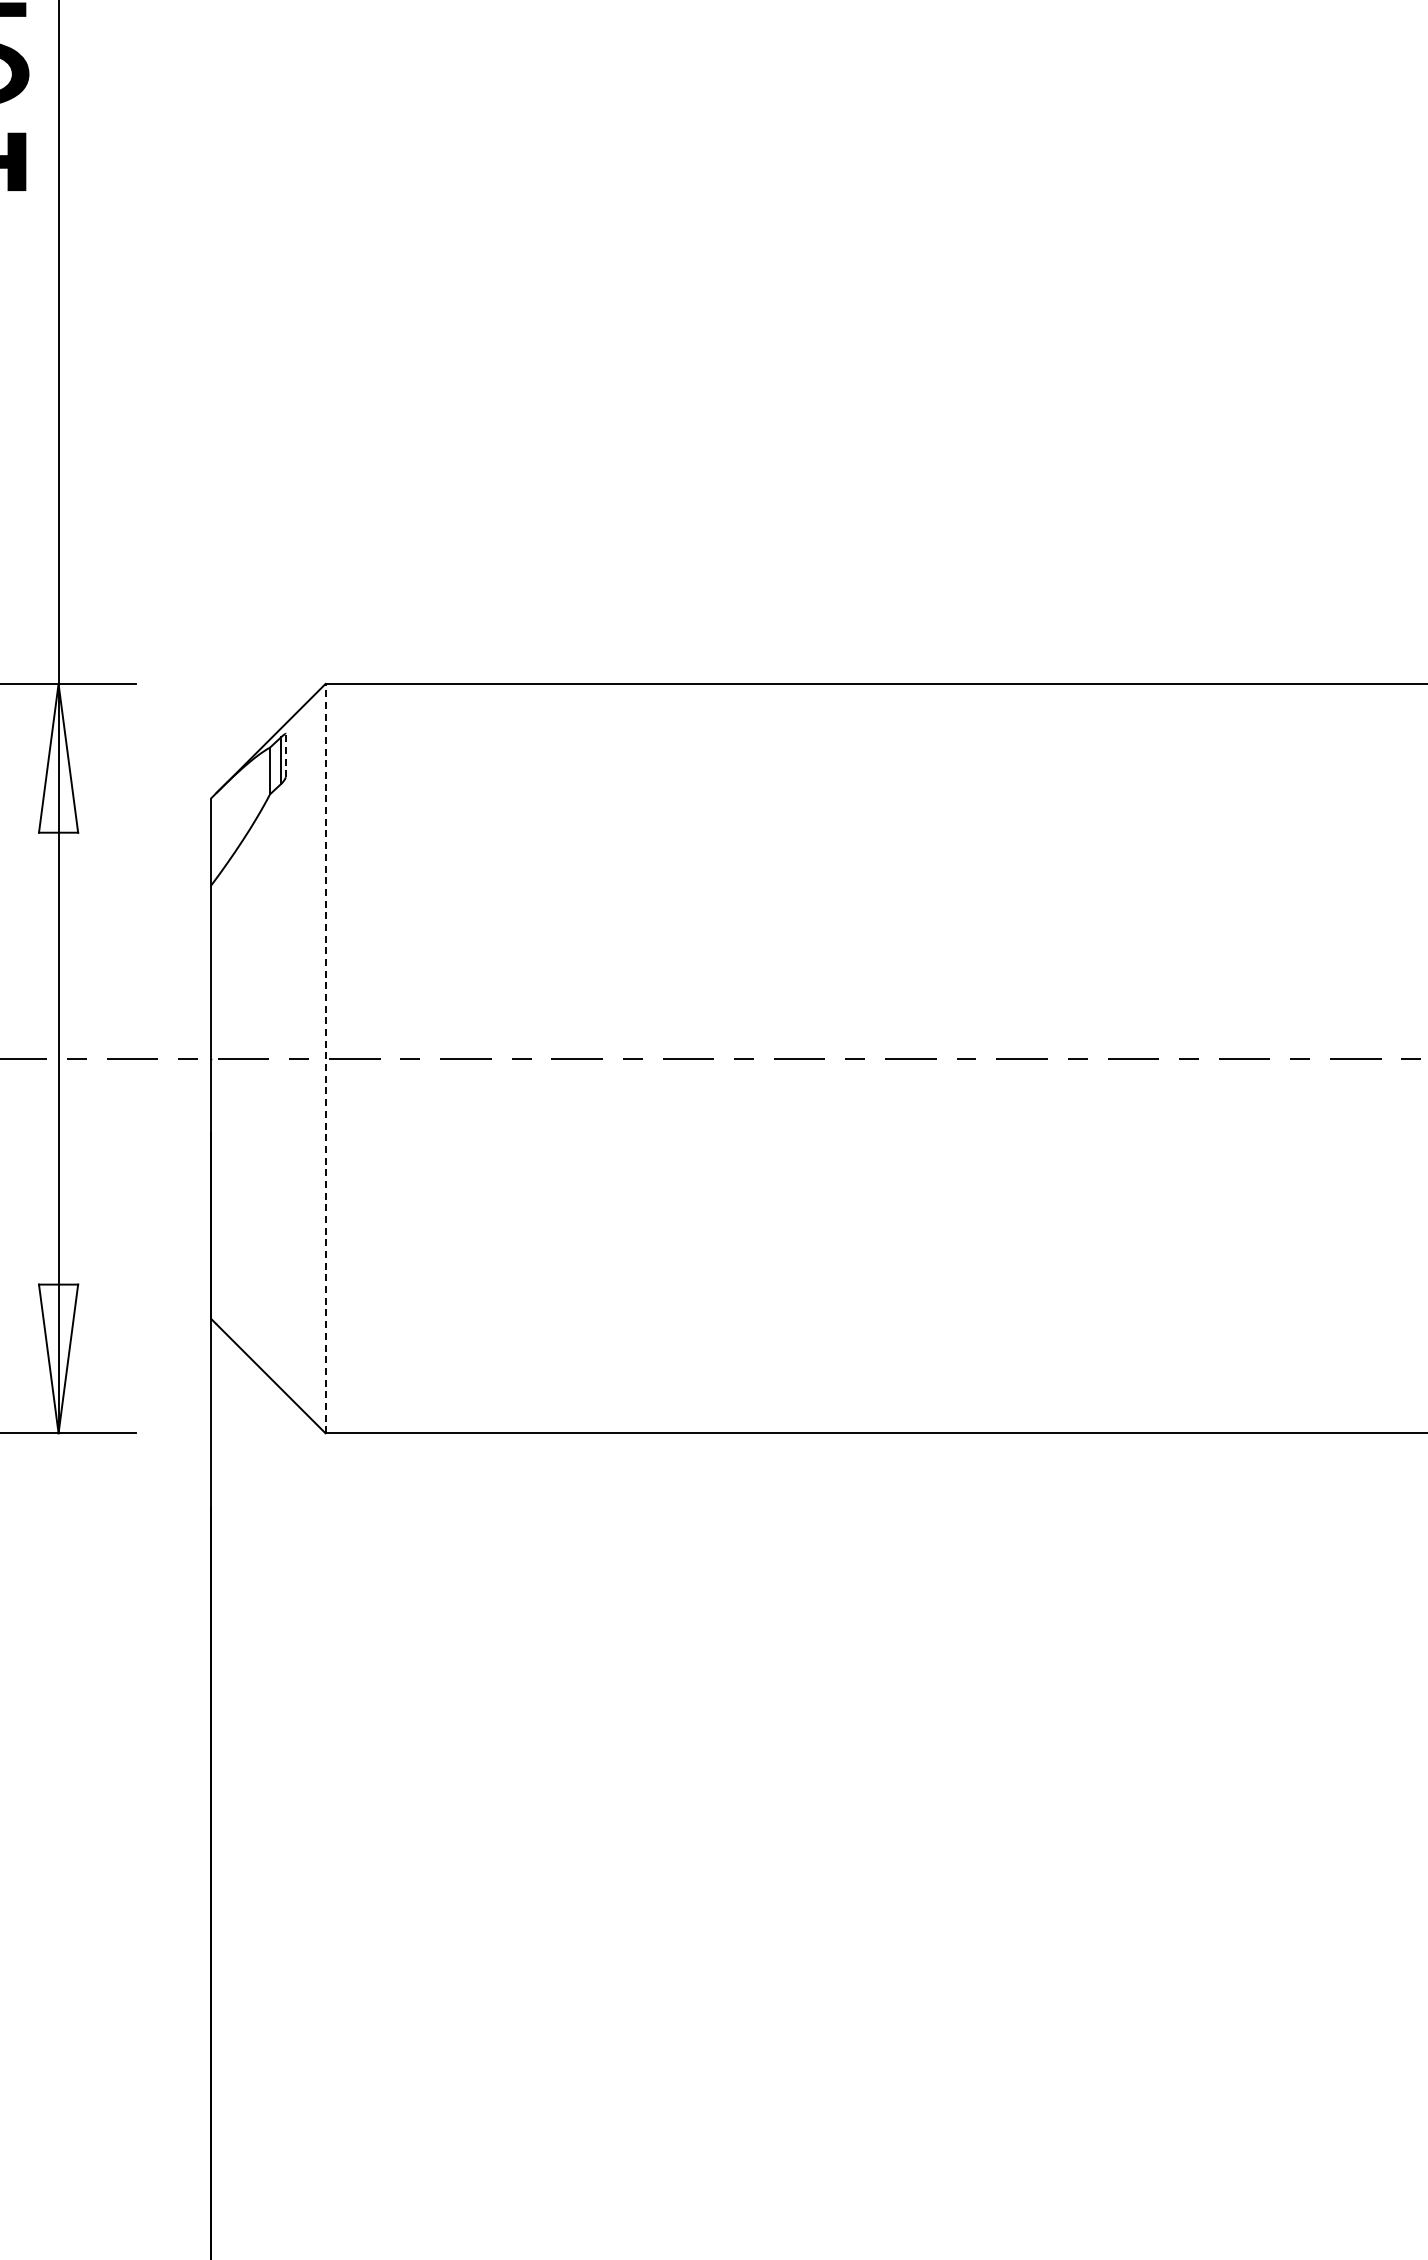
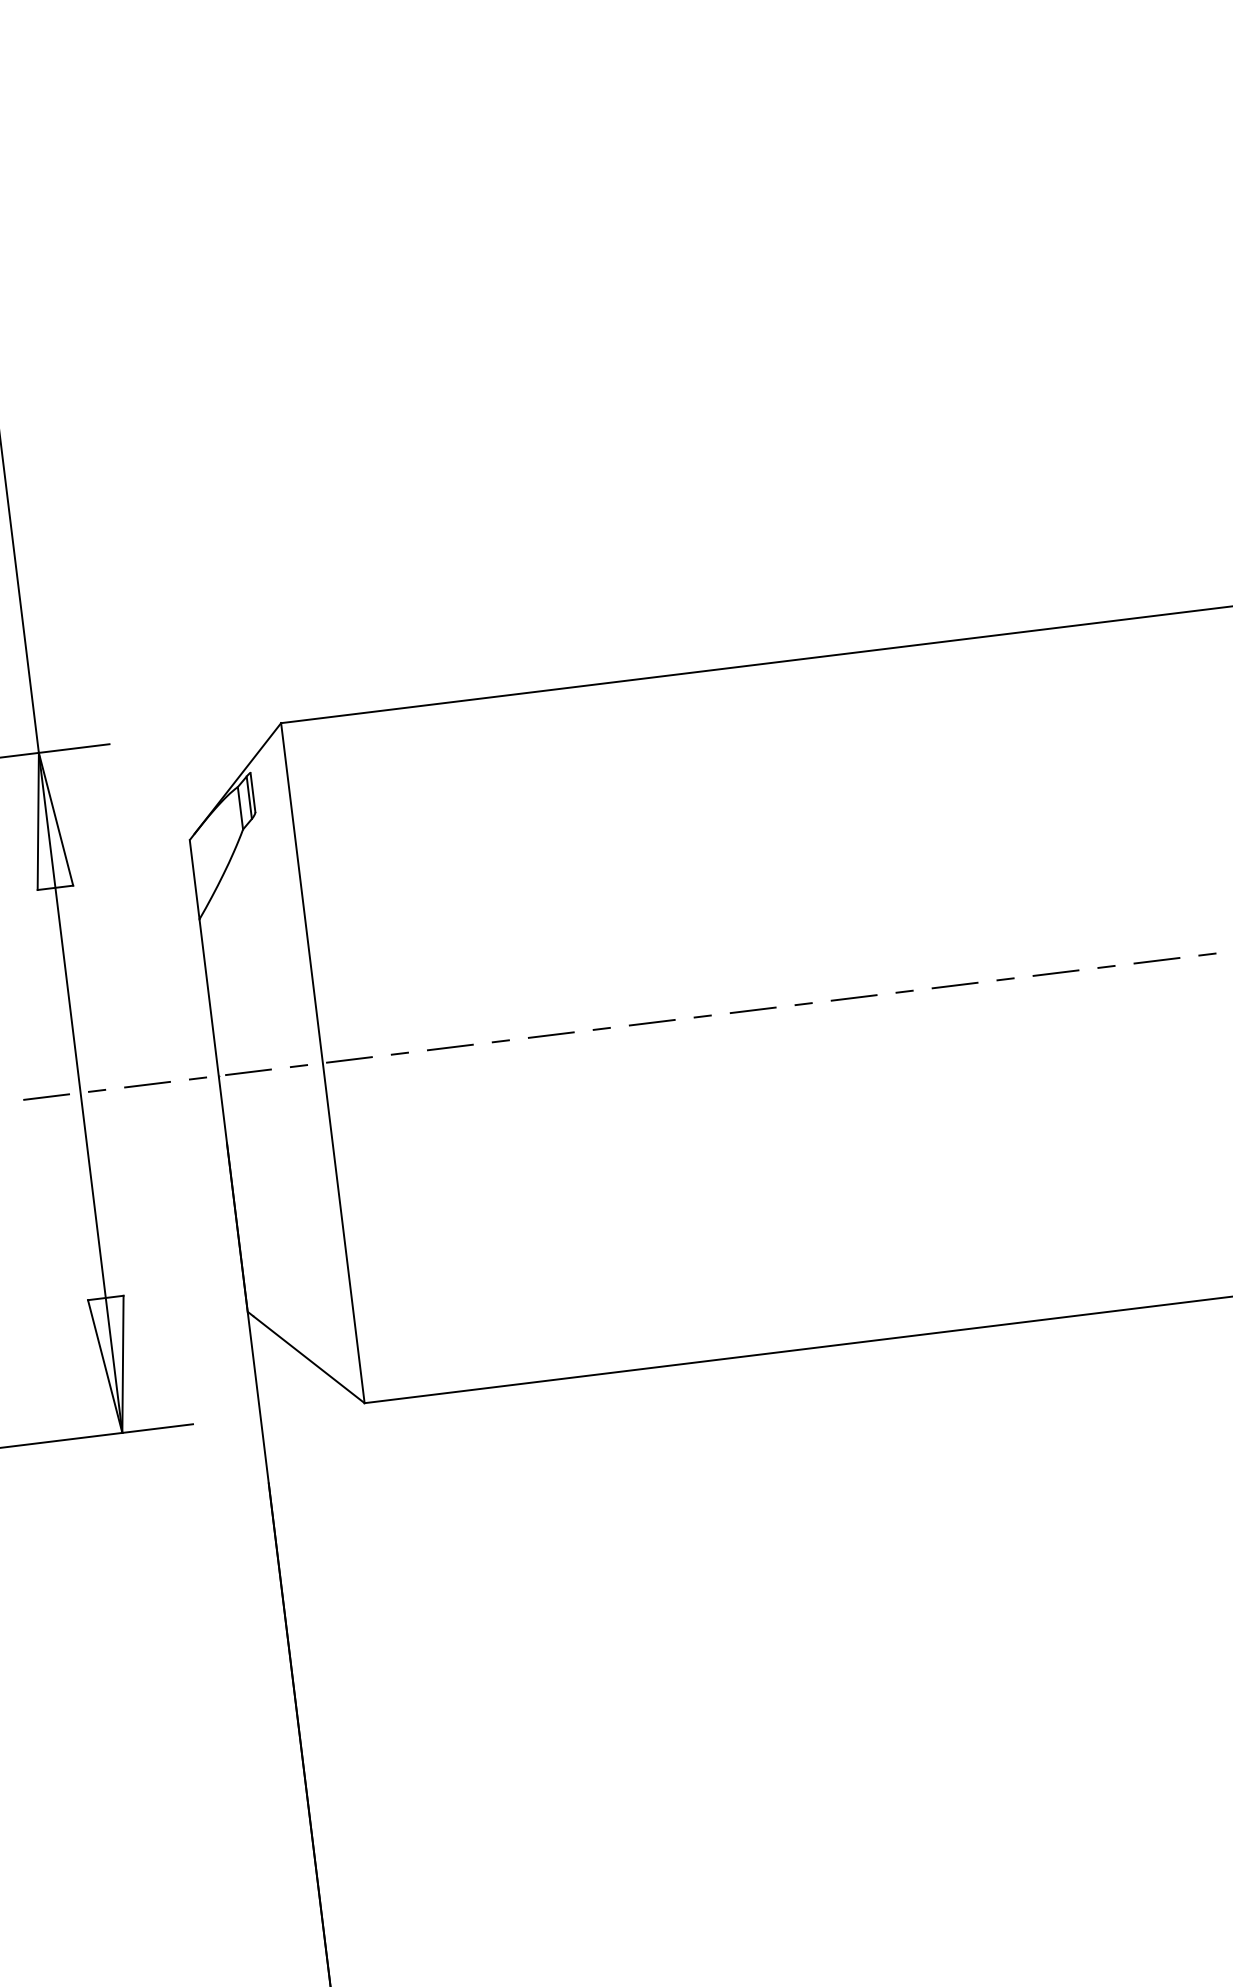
line: (285, 755) -> (252, 792), dashed -> solid
line: (325, 1058) -> (322, 1063), dashed -> solid

